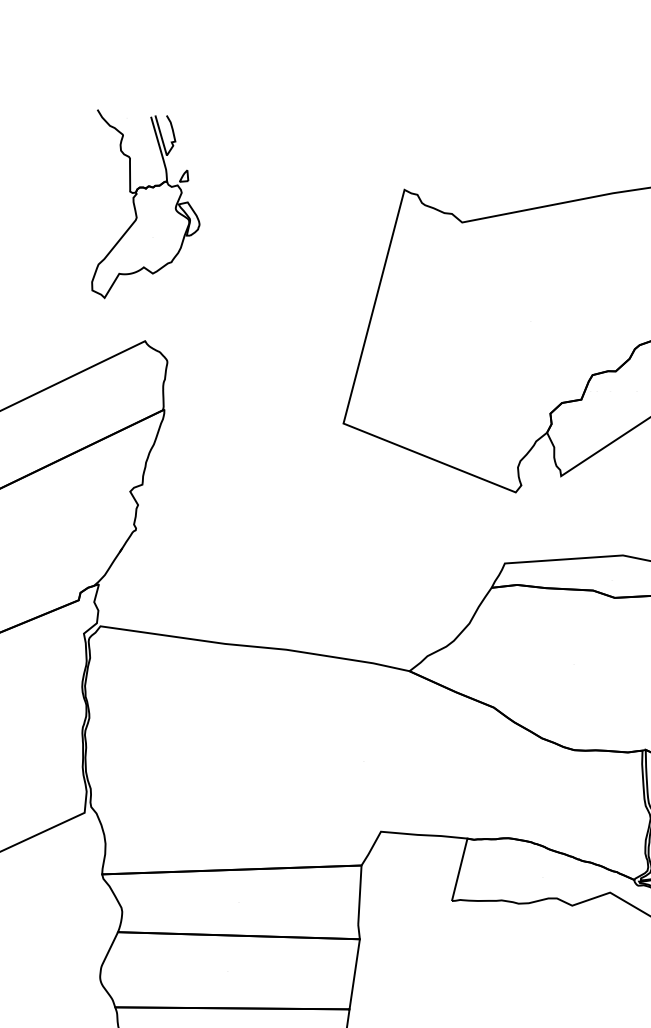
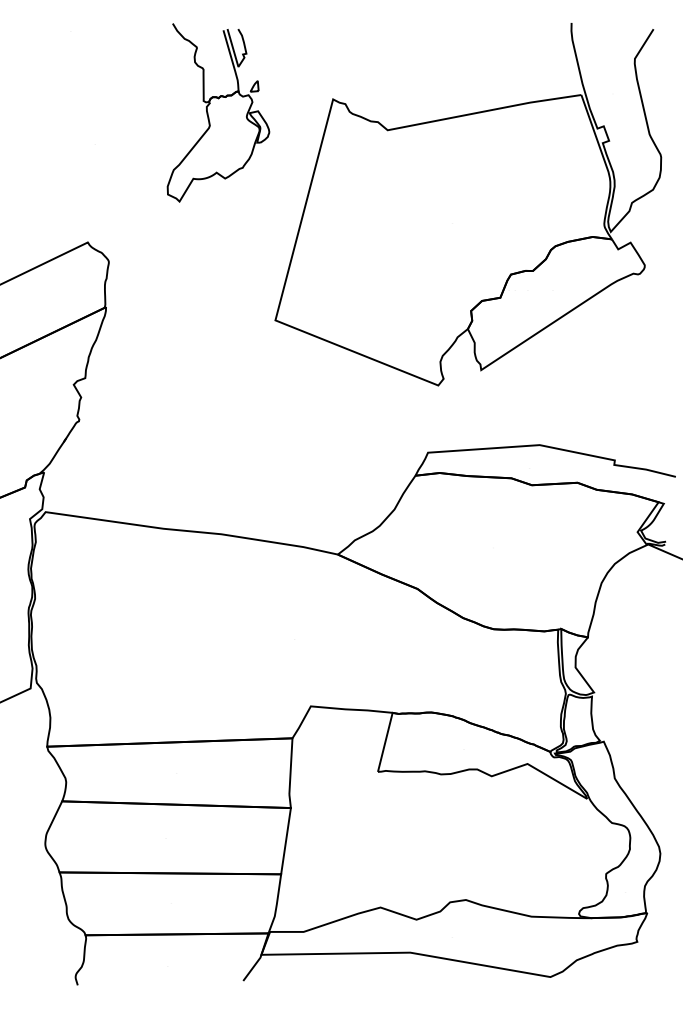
part: (145, 203) -> (218, 112), moved

